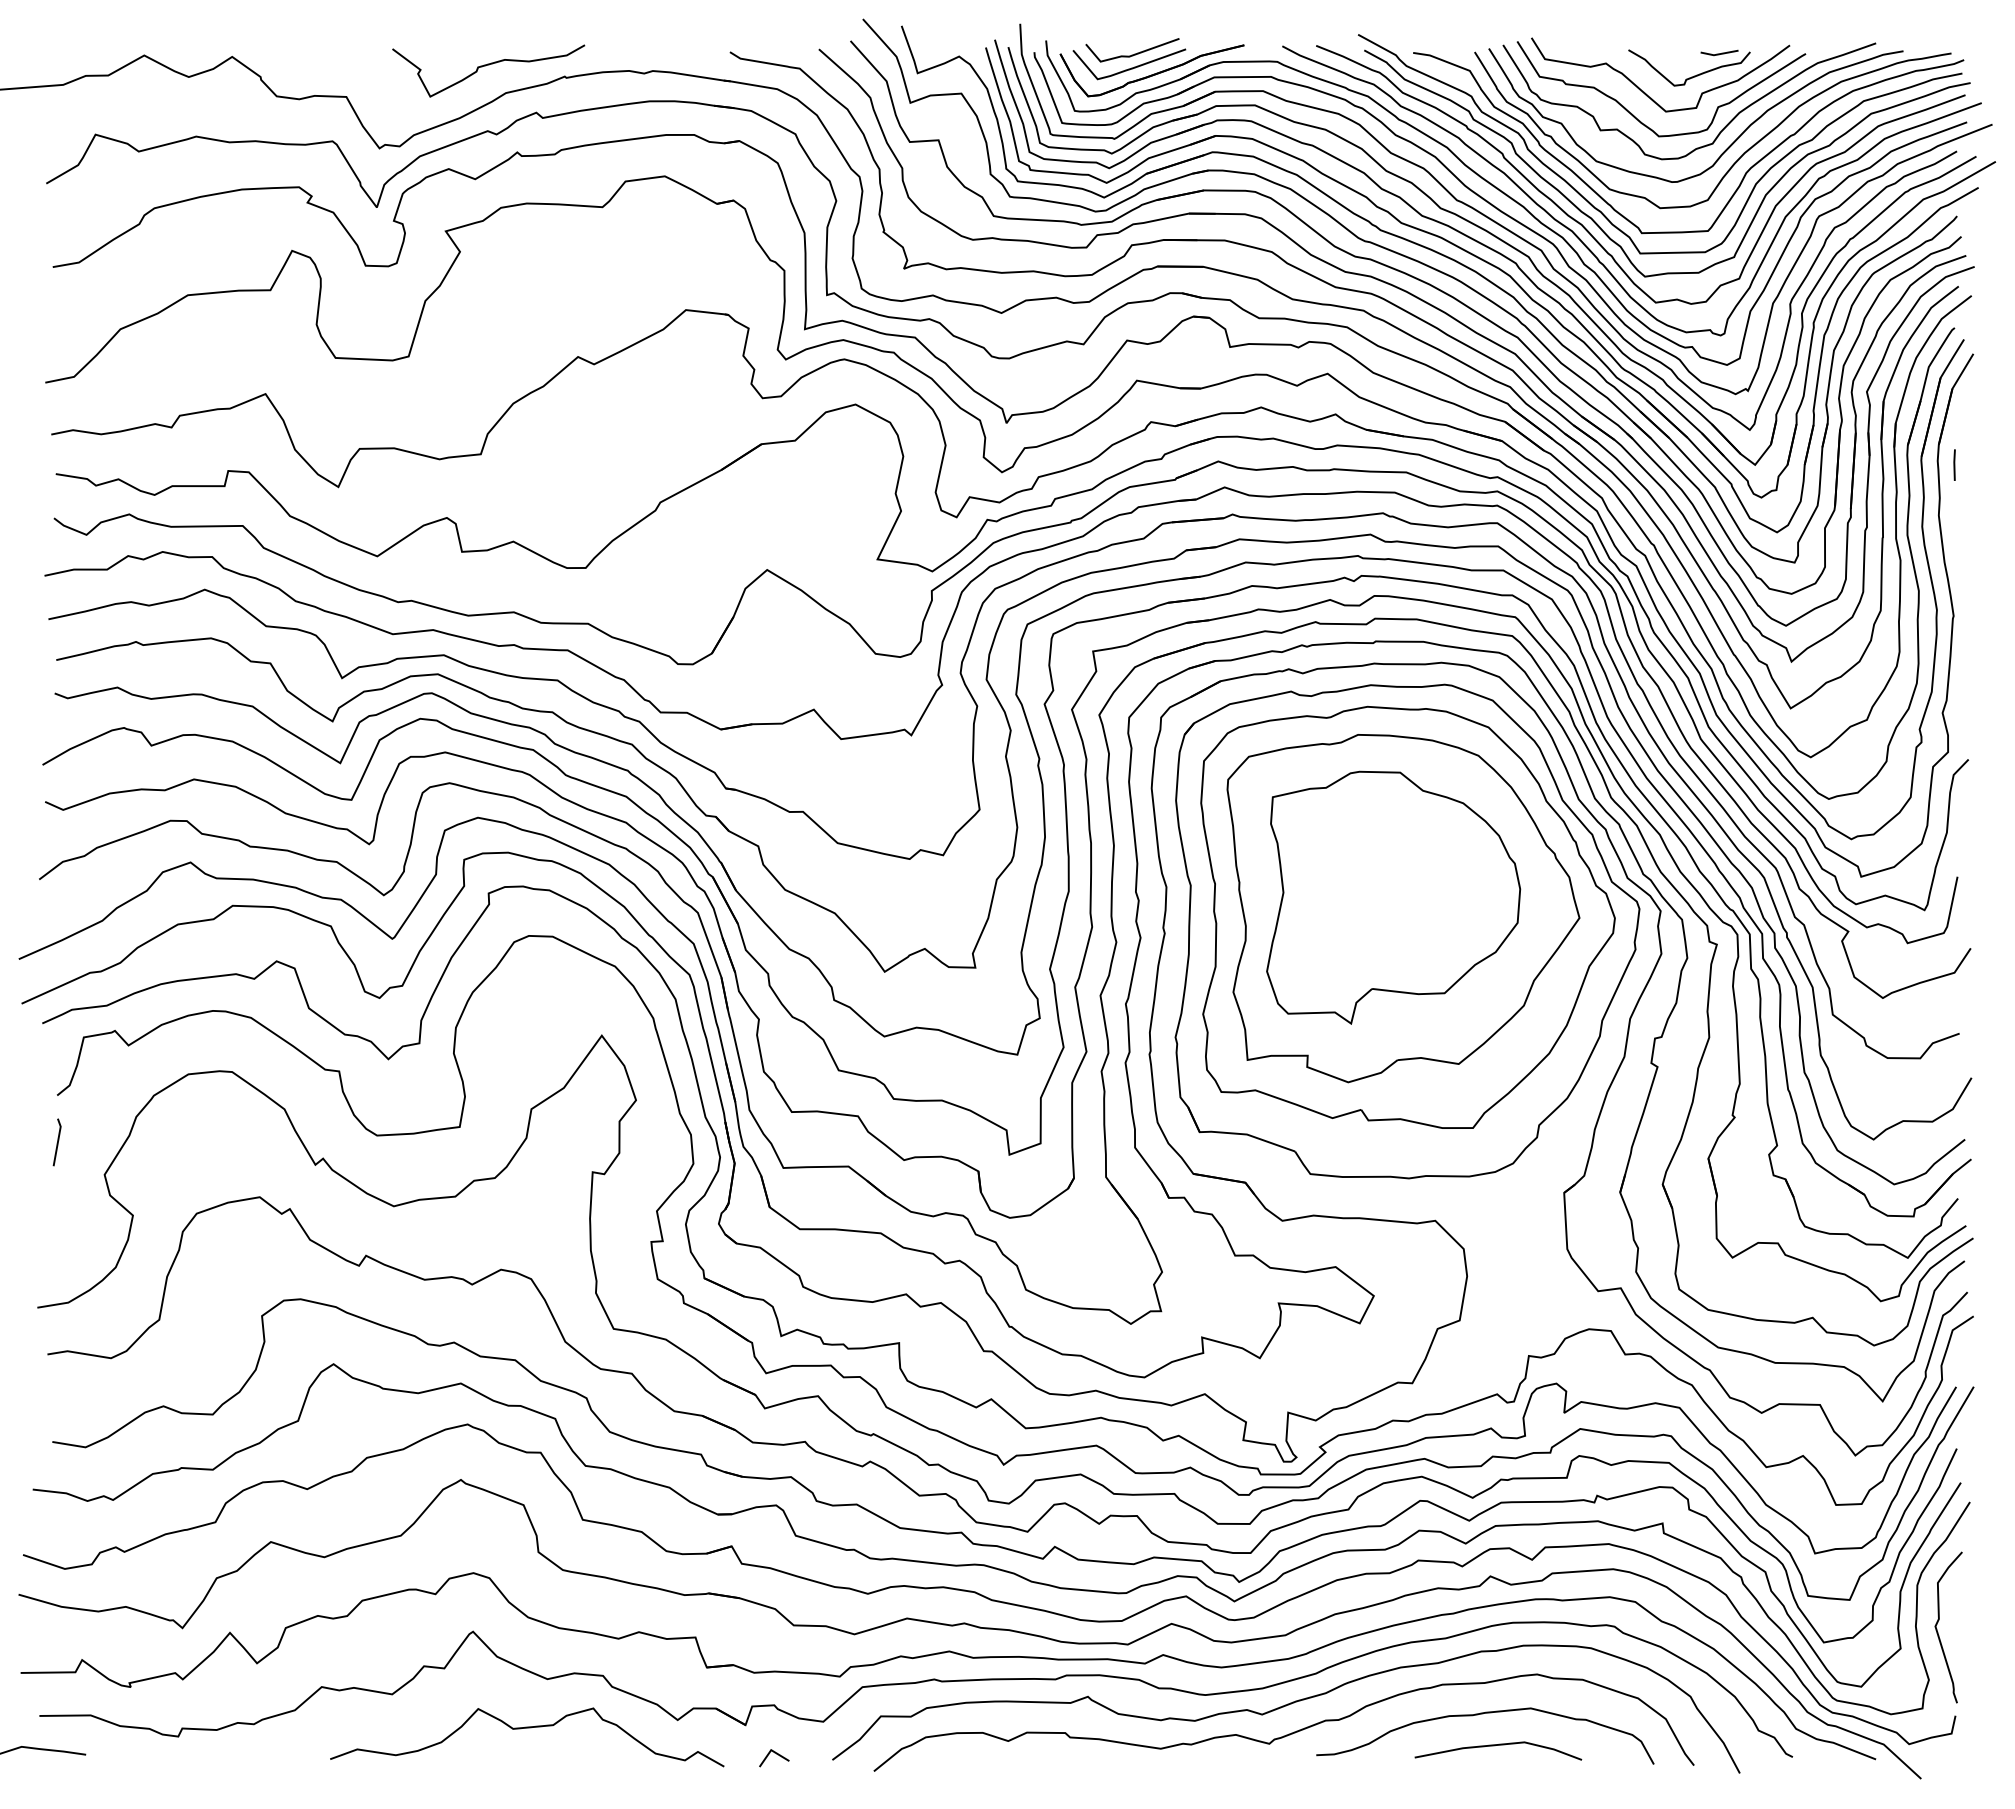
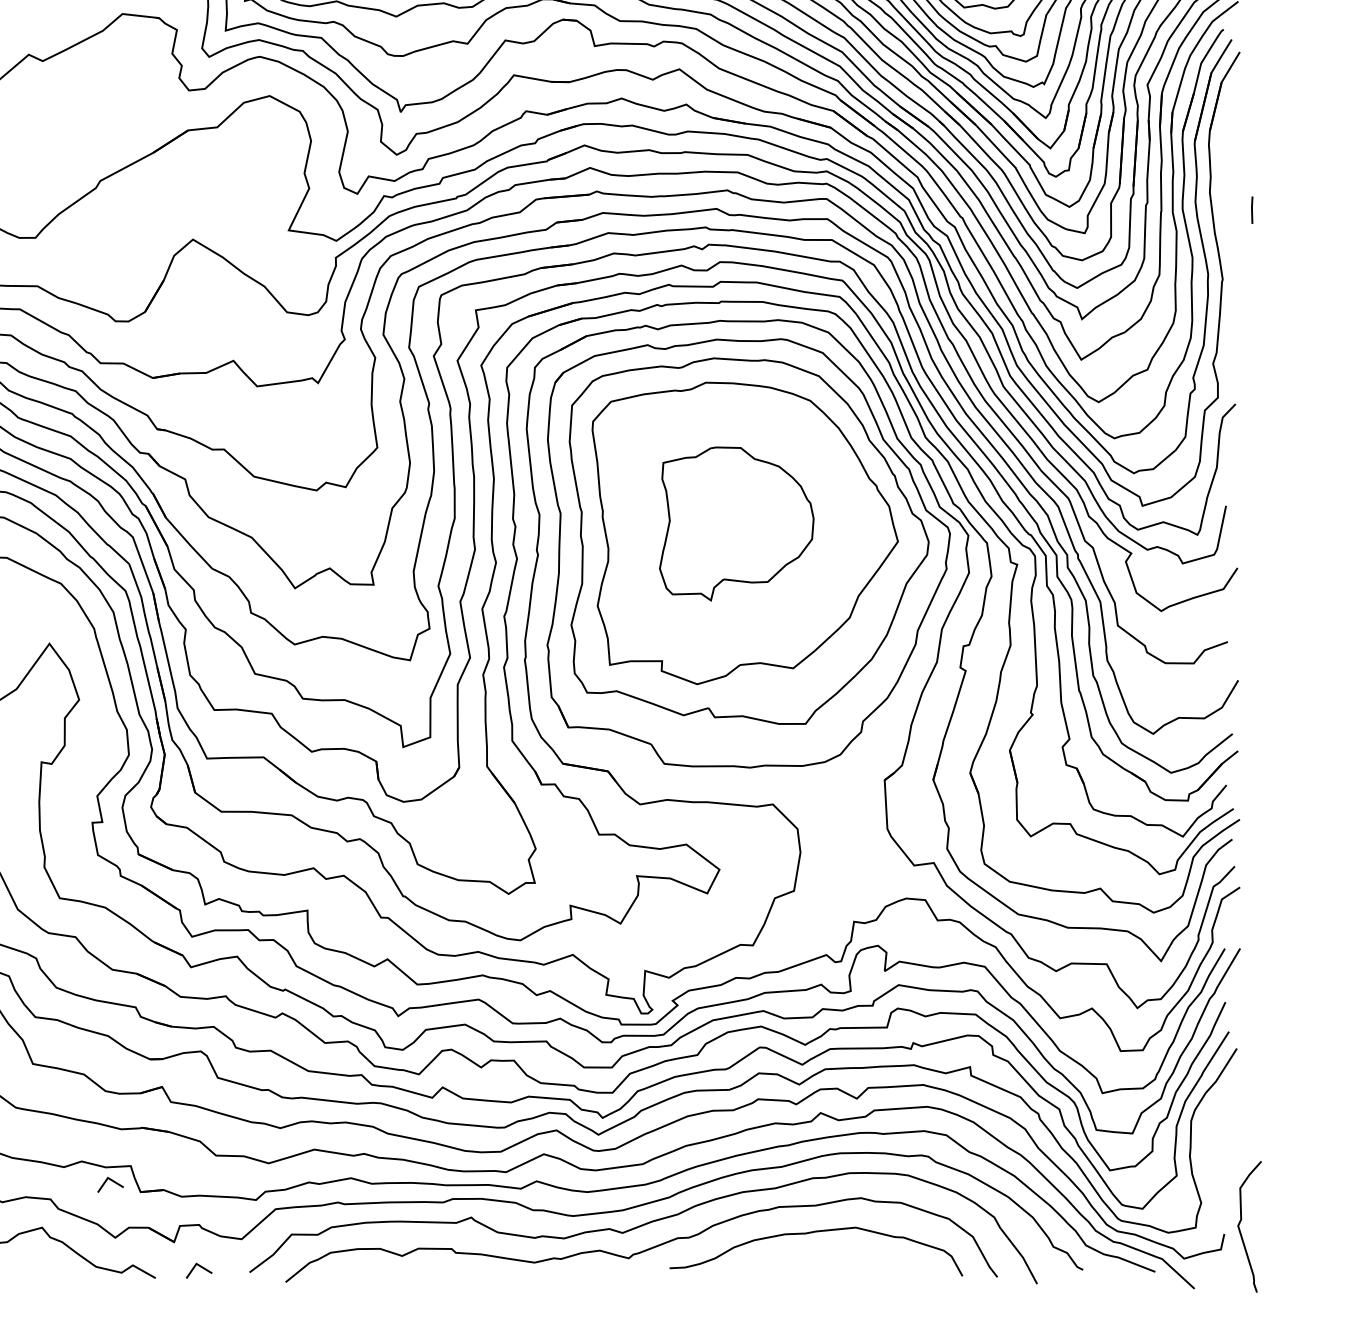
line: (1954, 464) -> (1252, 209), moved
part: (1393, 897) -> (736, 523), size x0.7
curve: (1938, 1622) -> (1240, 1222), moved
line: (674, 1655) -> (112, 1181), added
curve: (1498, 1745) -> (827, 1259), removed

